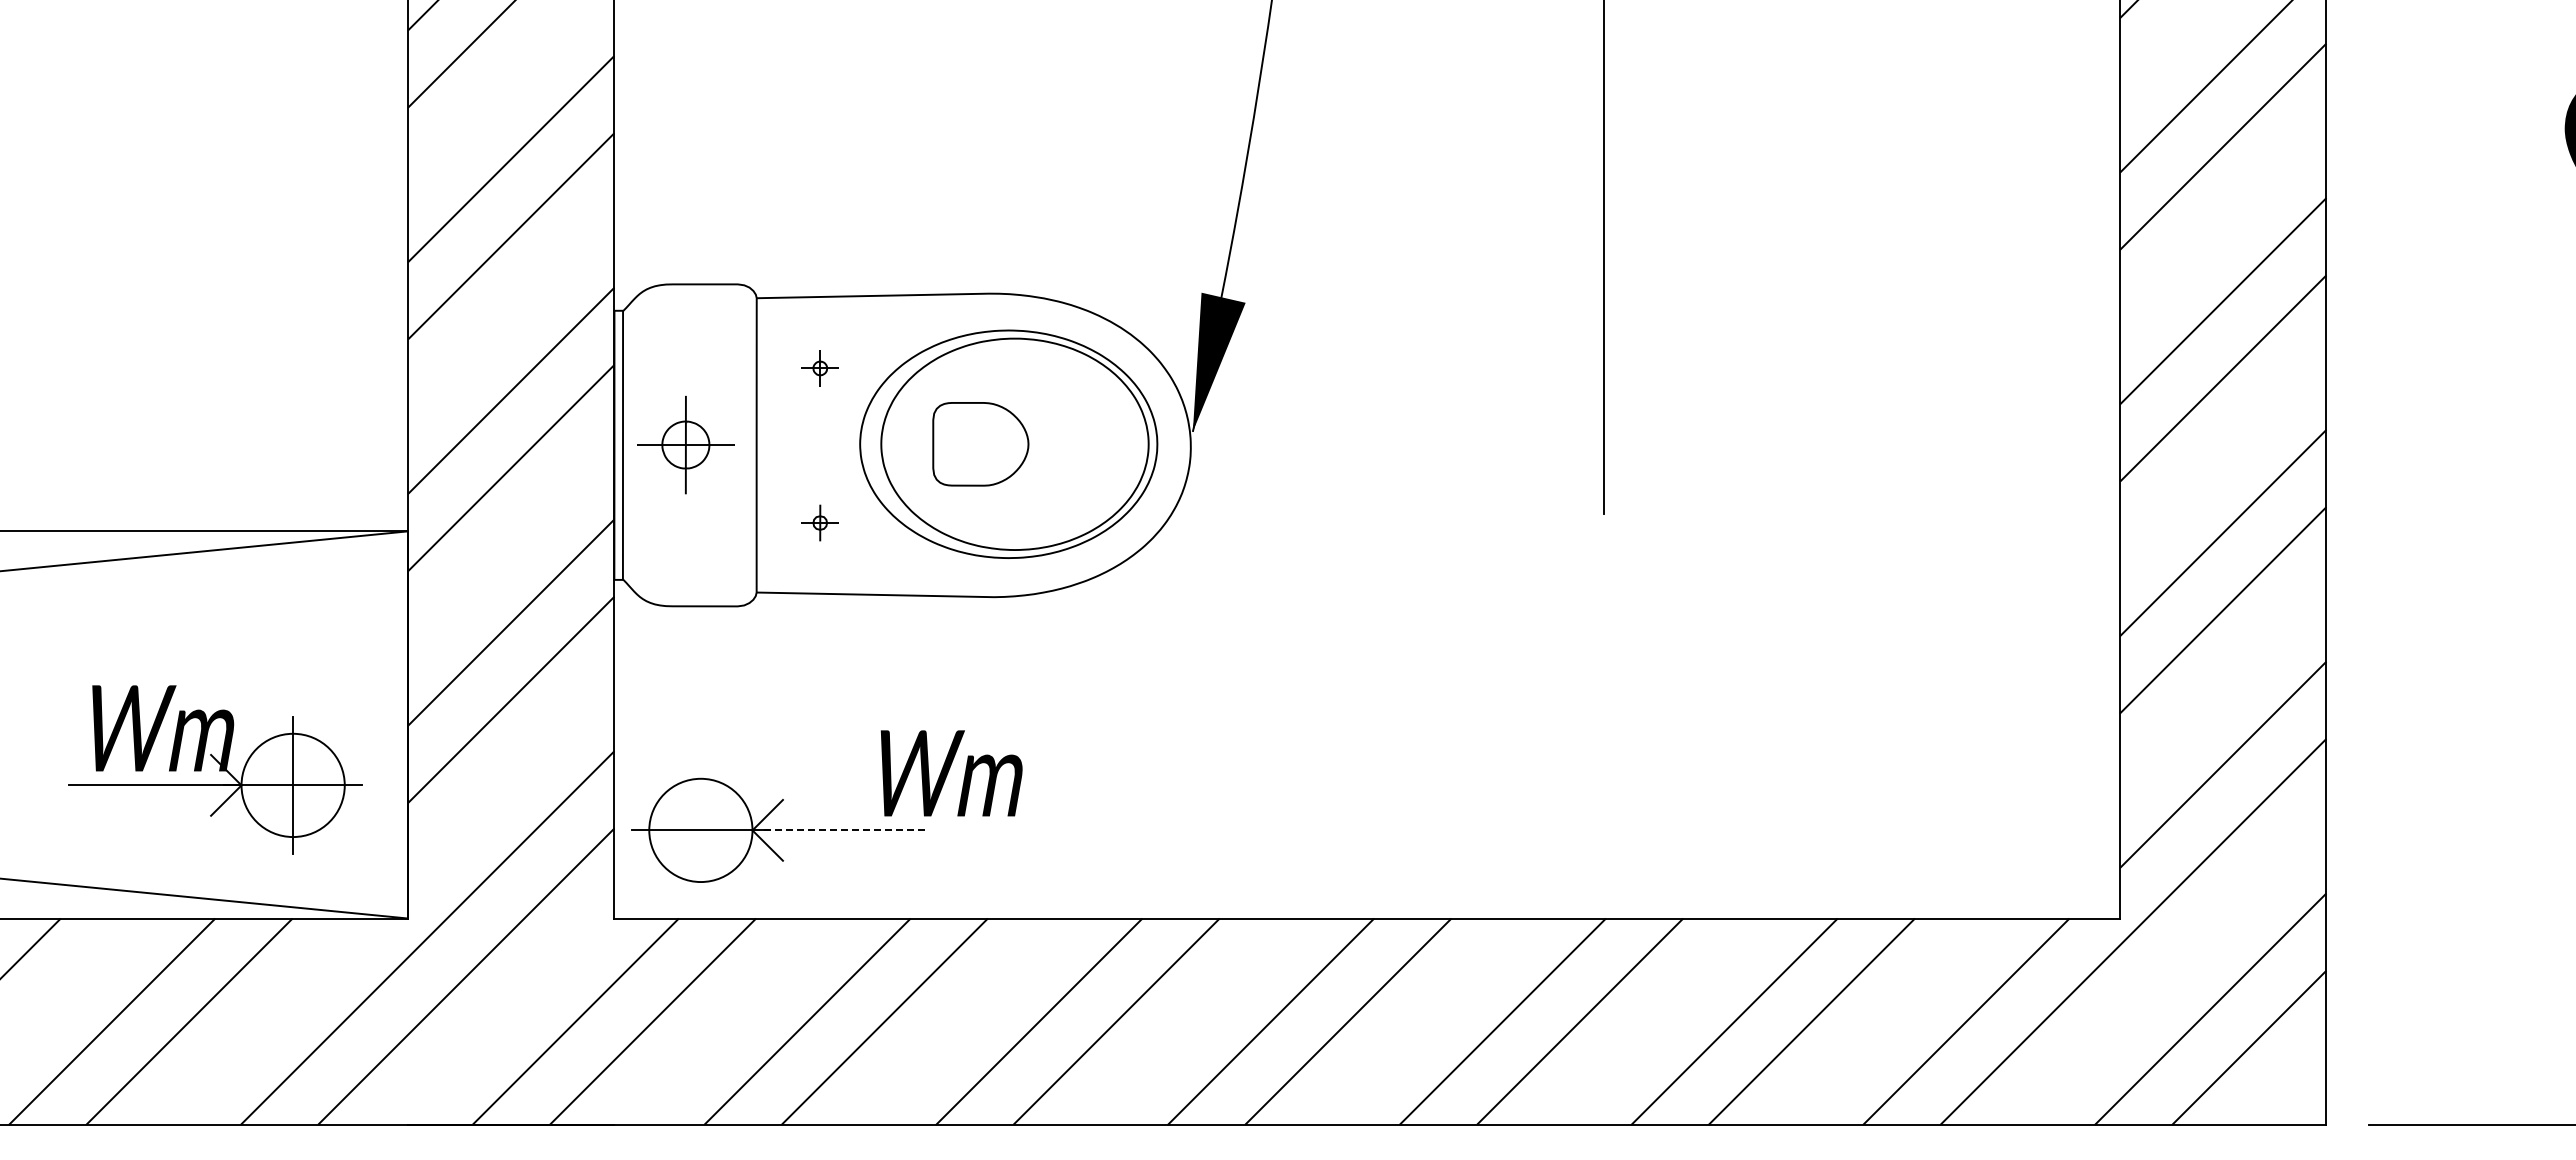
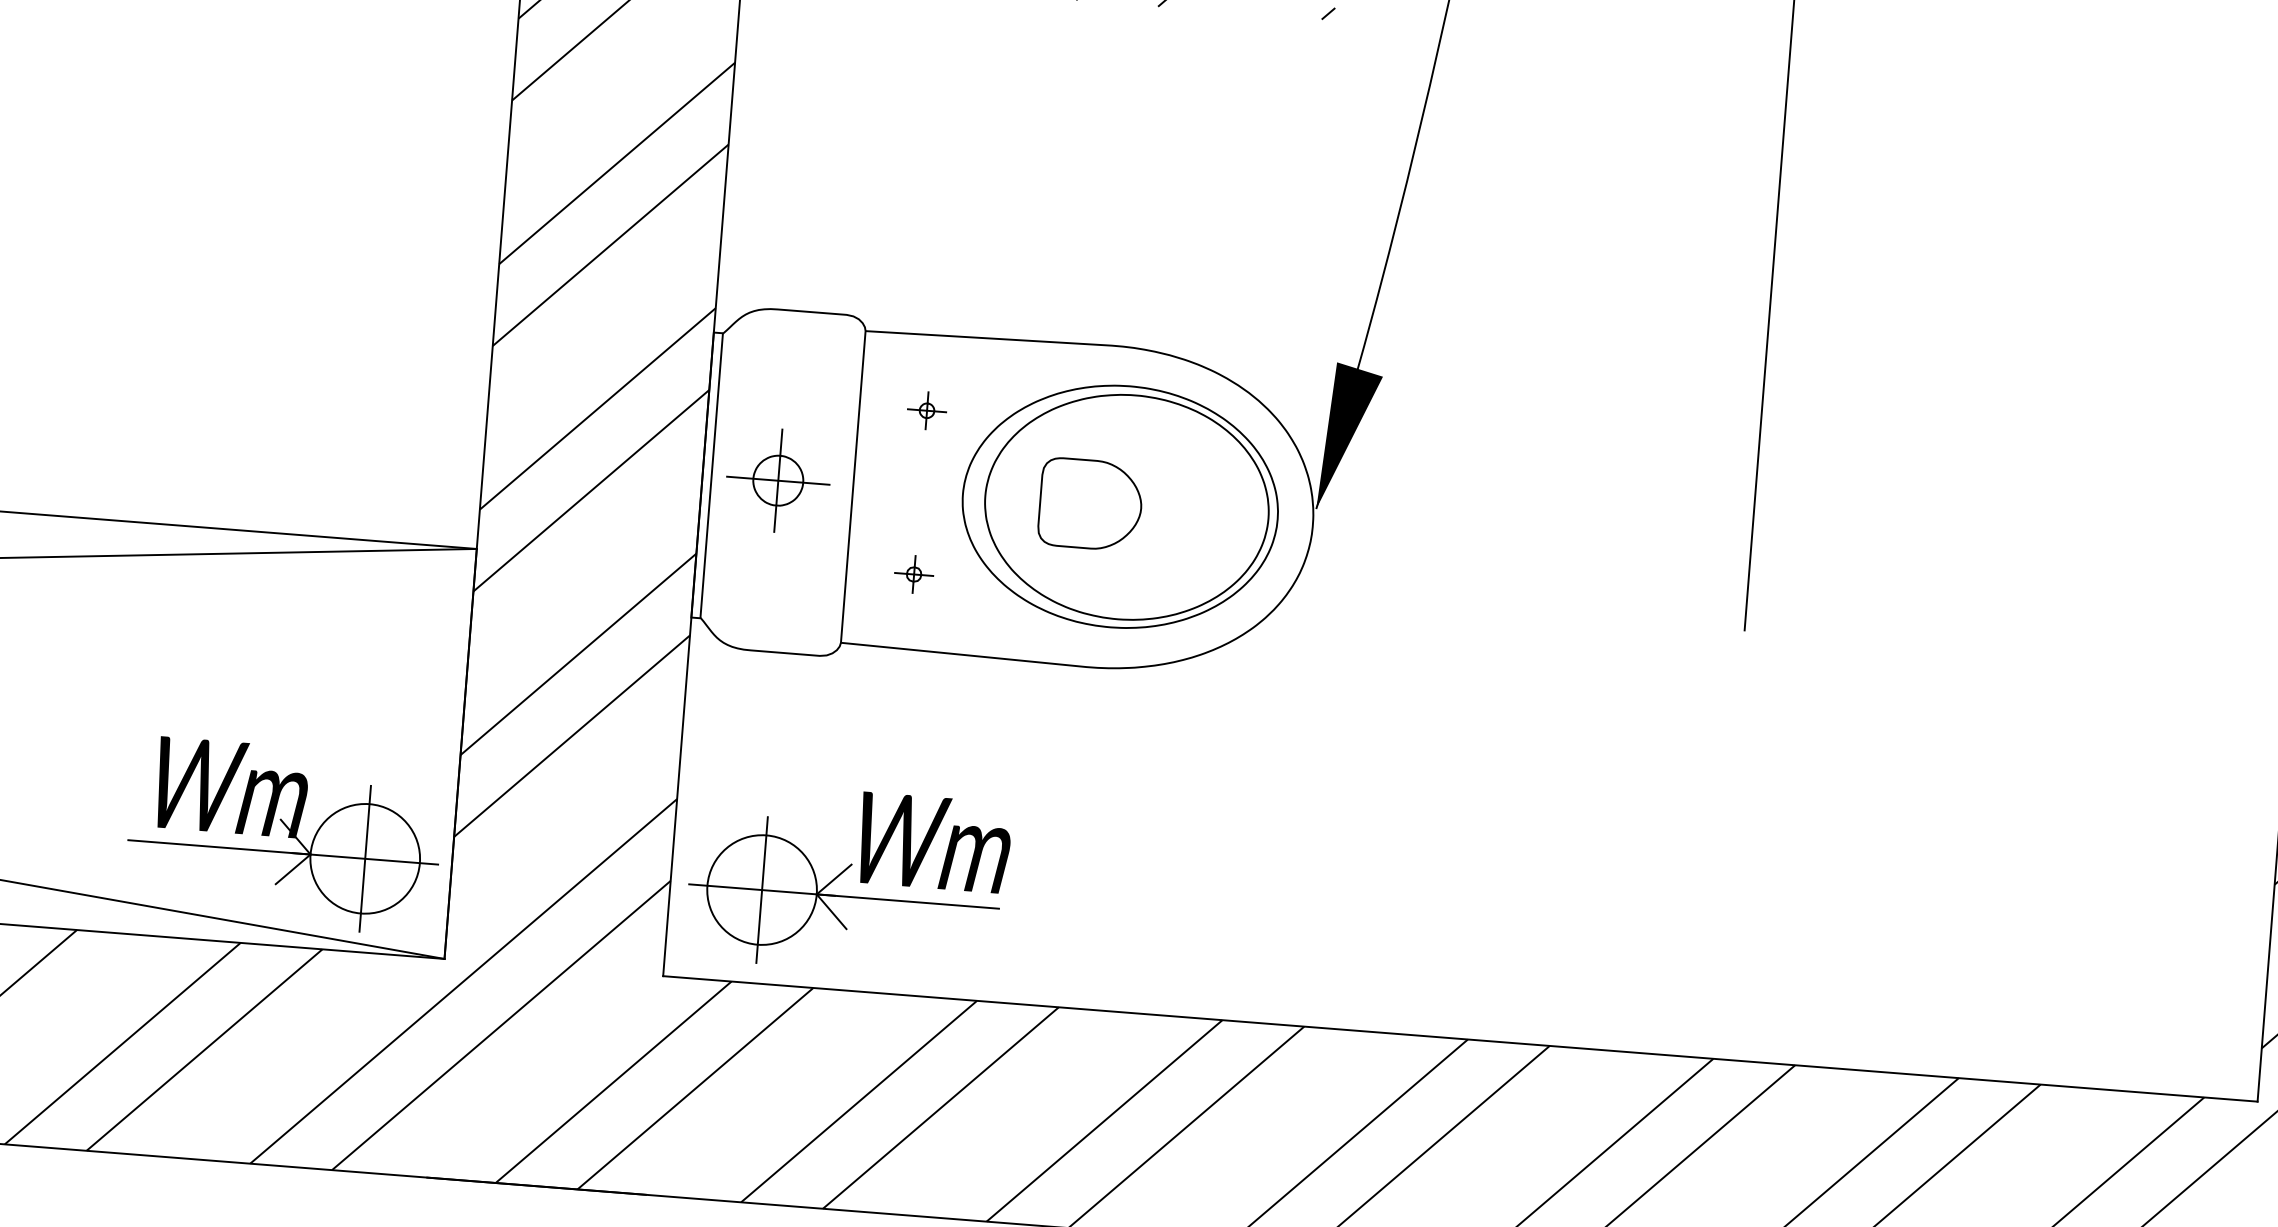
part: (215, 769) -> (284, 835), moved
text: (951, 773) -> (934, 843), moved
line: (700, 830) -> (761, 890), added
line: (839, 830) -> (908, 901), dashed -> solid

